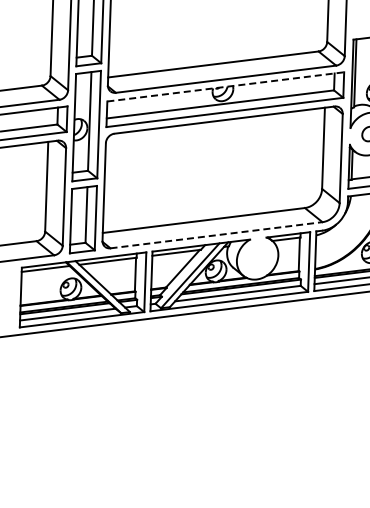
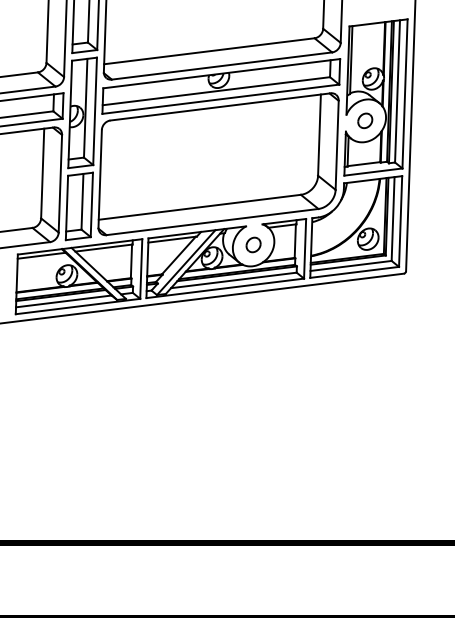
line: (226, 86) -> (222, 73), dashed -> solid
line: (216, 235) -> (212, 222), dashed -> solid
part: (257, 257) -> (253, 244), added

